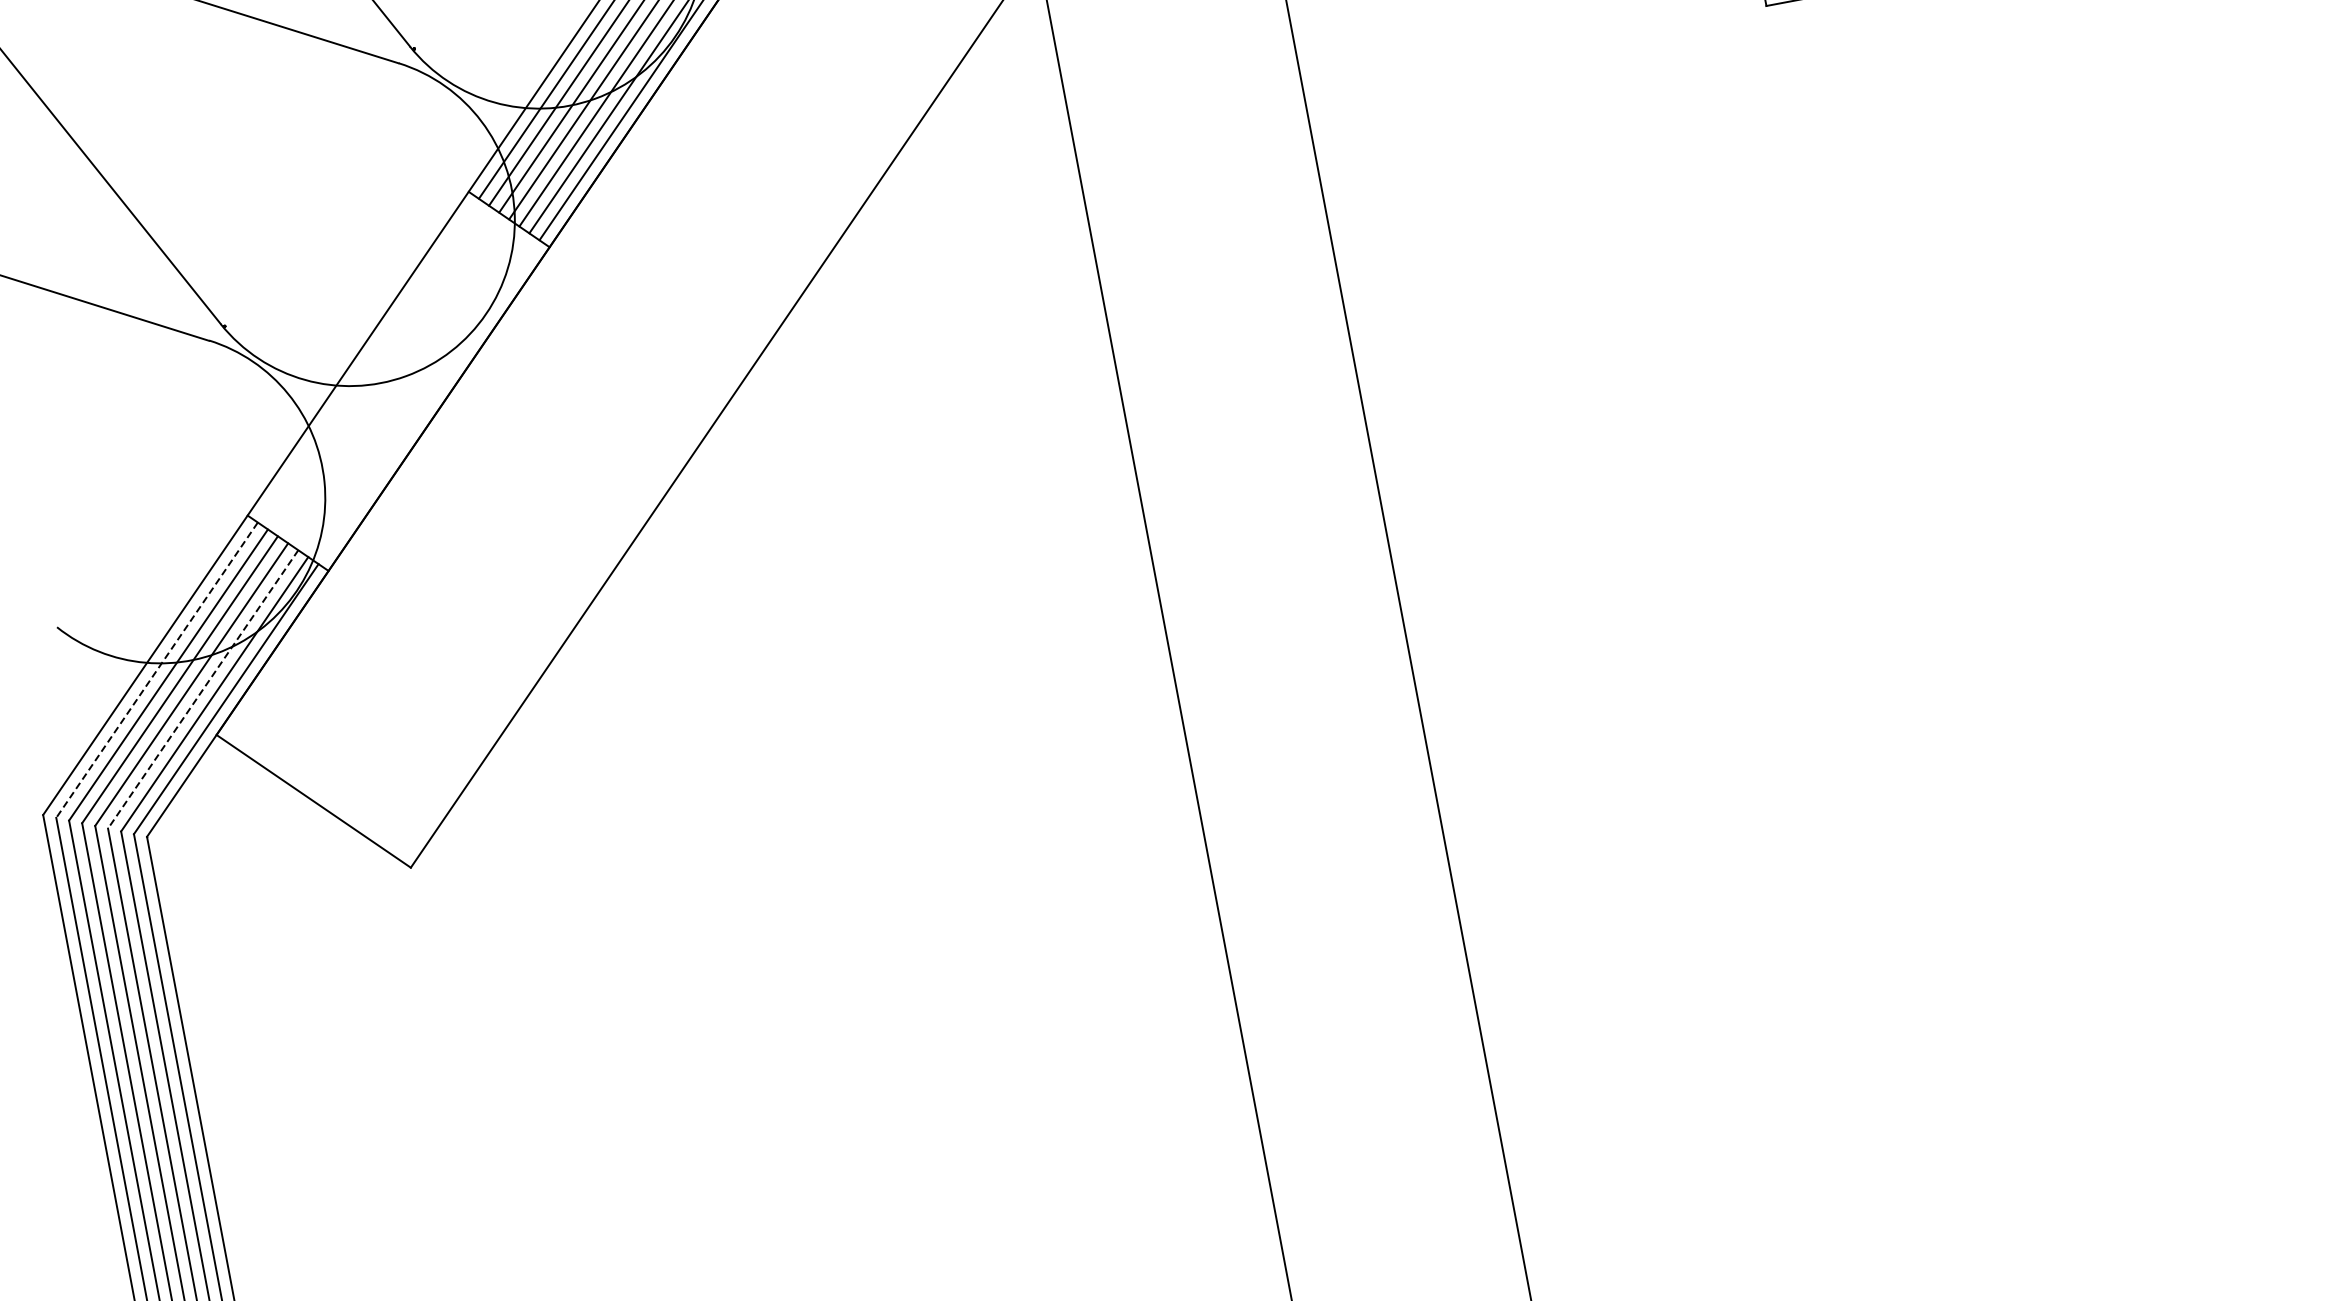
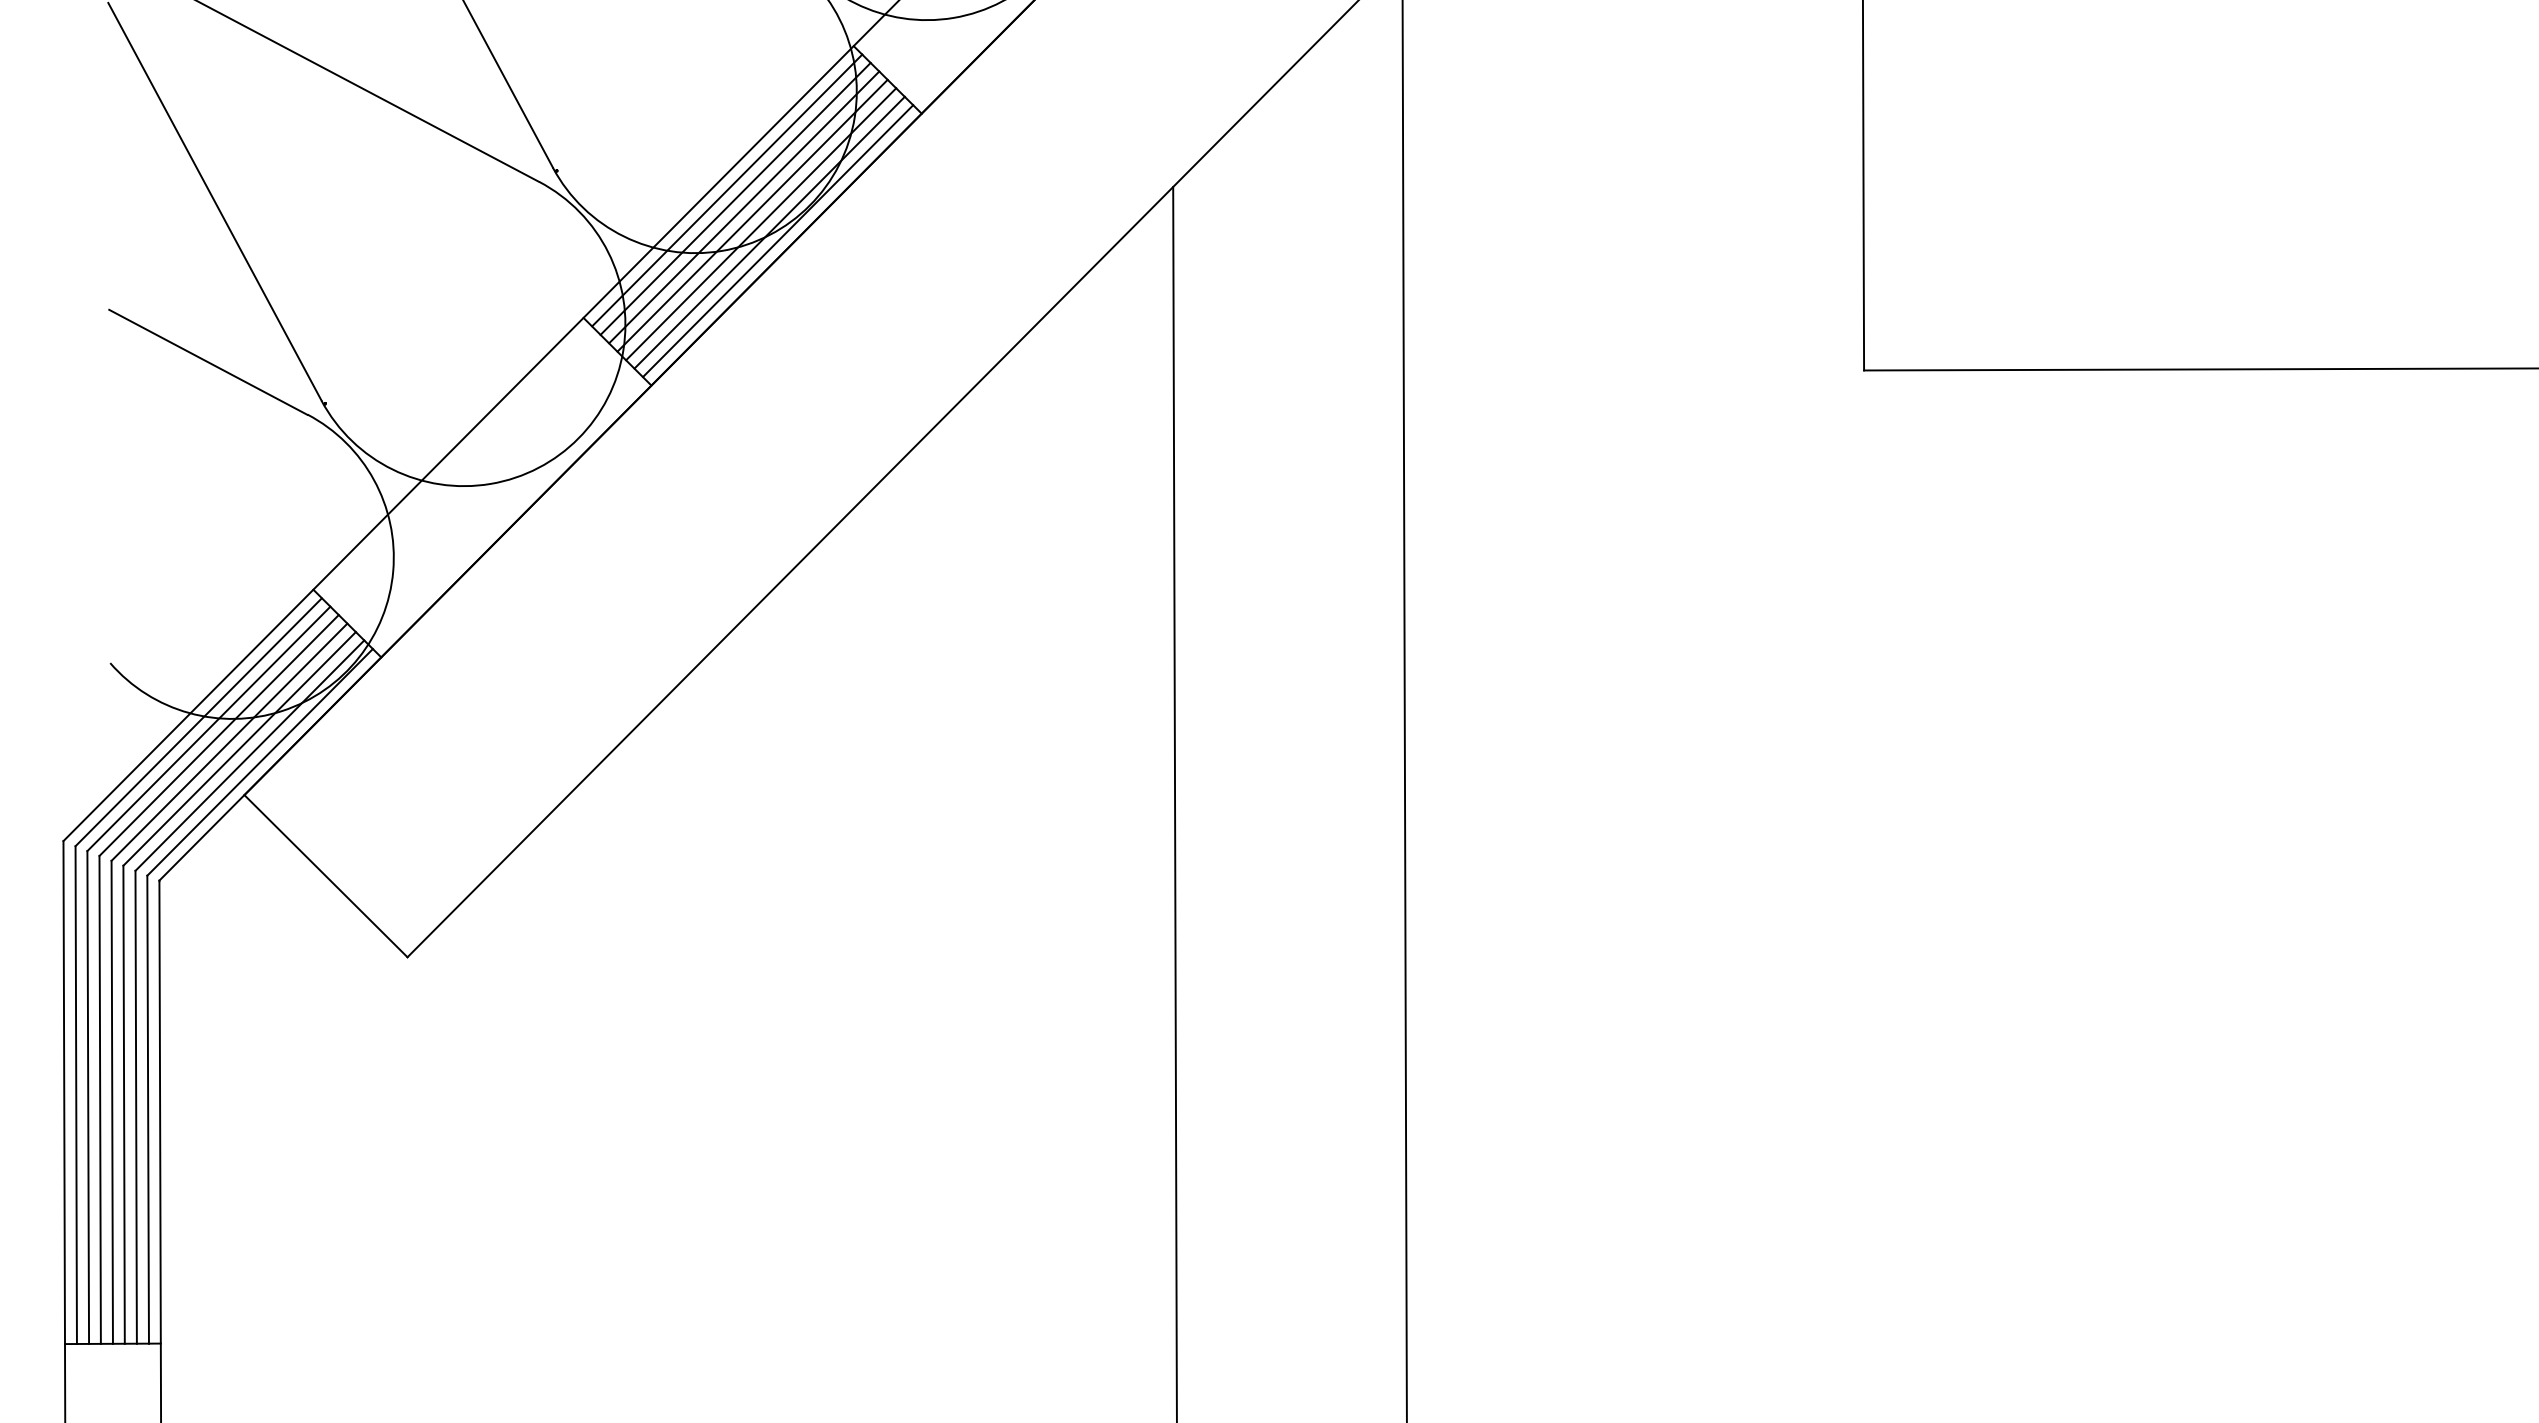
line: (156, 670) -> (198, 722), dashed -> solid
line: (202, 689) -> (239, 748), dashed -> solid

